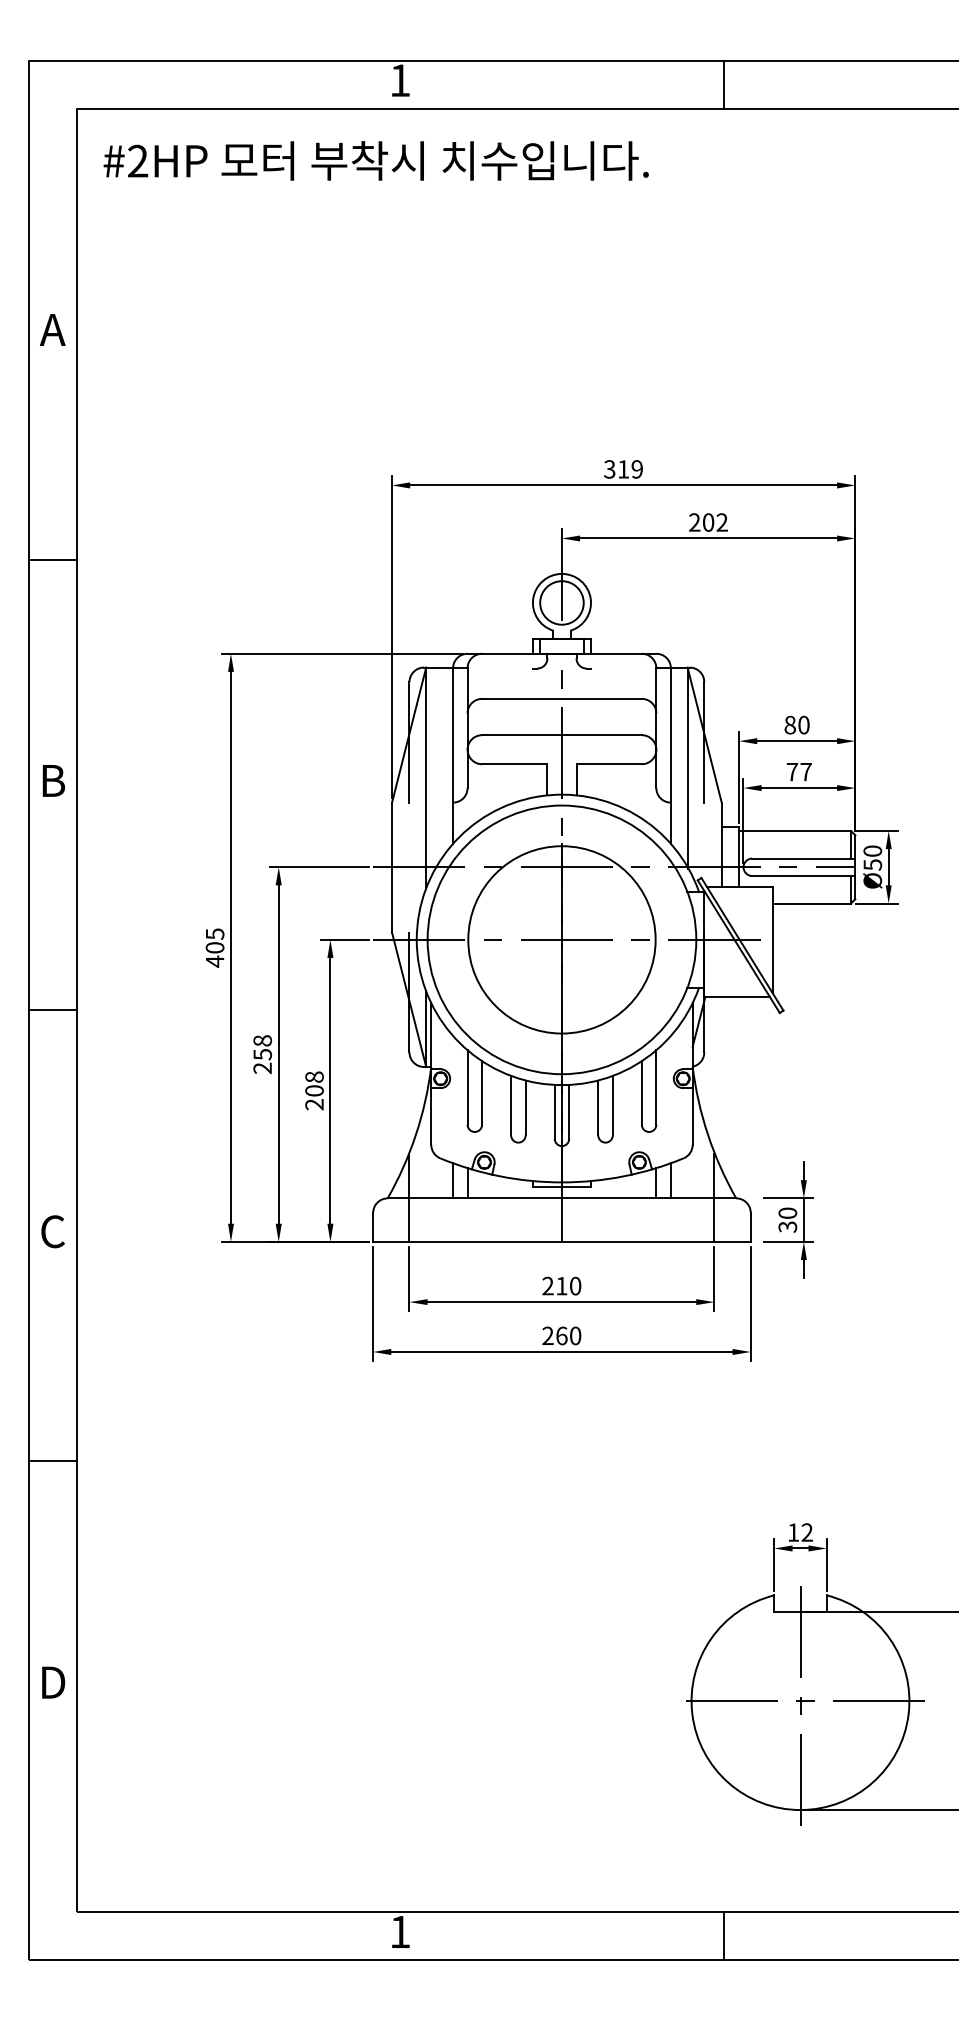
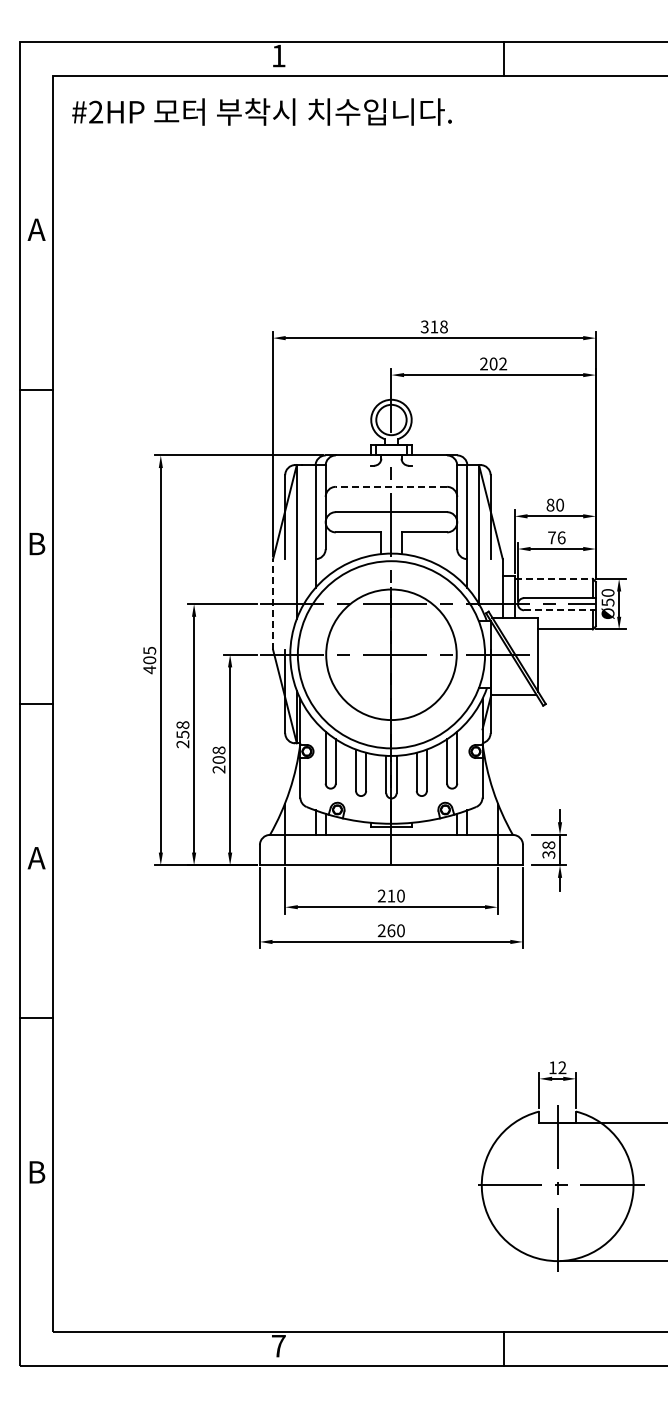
text: (636, 468) -> (443, 326), 319 -> 318
line: (562, 698) -> (391, 486), solid -> dashed
text: (805, 771) -> (561, 537), 77 -> 76
line: (794, 830) -> (553, 578), solid -> dashed
line: (392, 866) -> (273, 603), solid -> dashed
line: (803, 876) -> (559, 610), solid -> dashed
text: (787, 1213) -> (548, 845), 30 -> 38
text: (52, 1230) -> (36, 857), C -> A
text: (53, 1682) -> (37, 1172), D -> B
text: (399, 1932) -> (278, 1346), 1 -> 7

